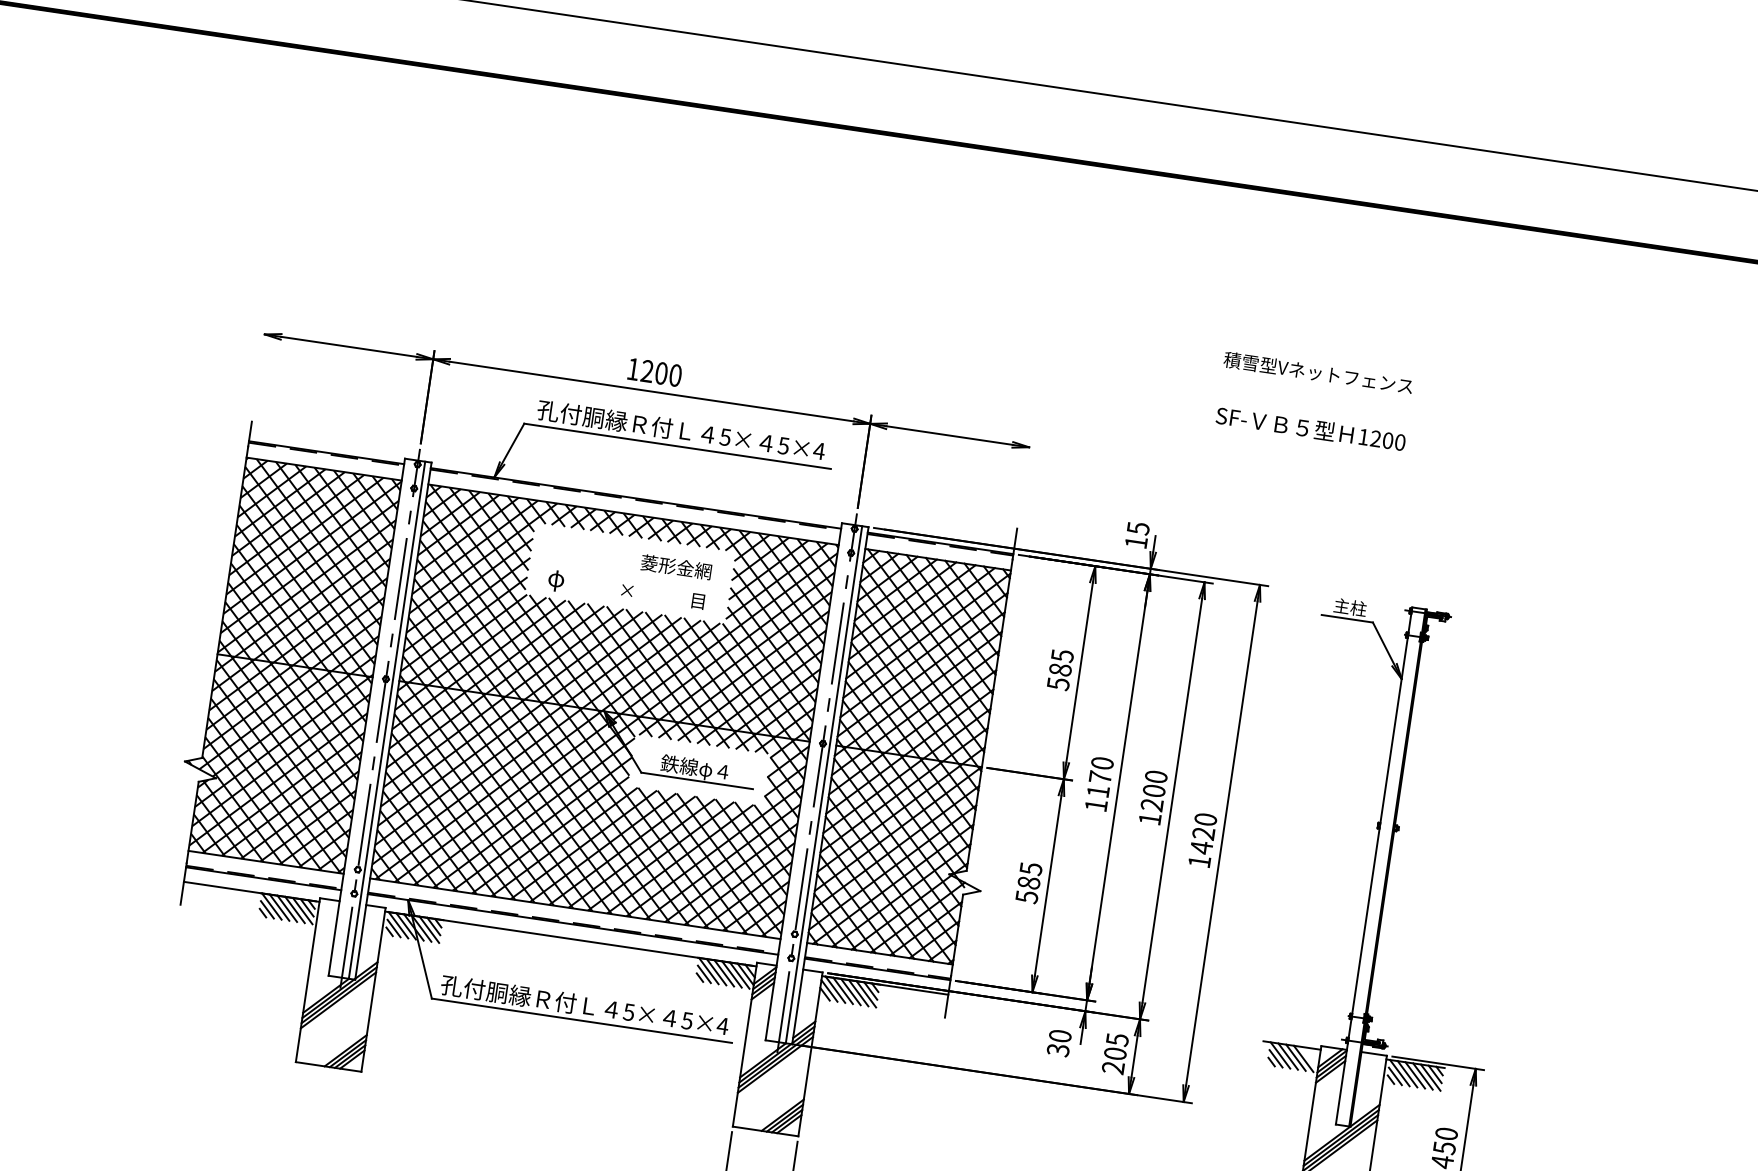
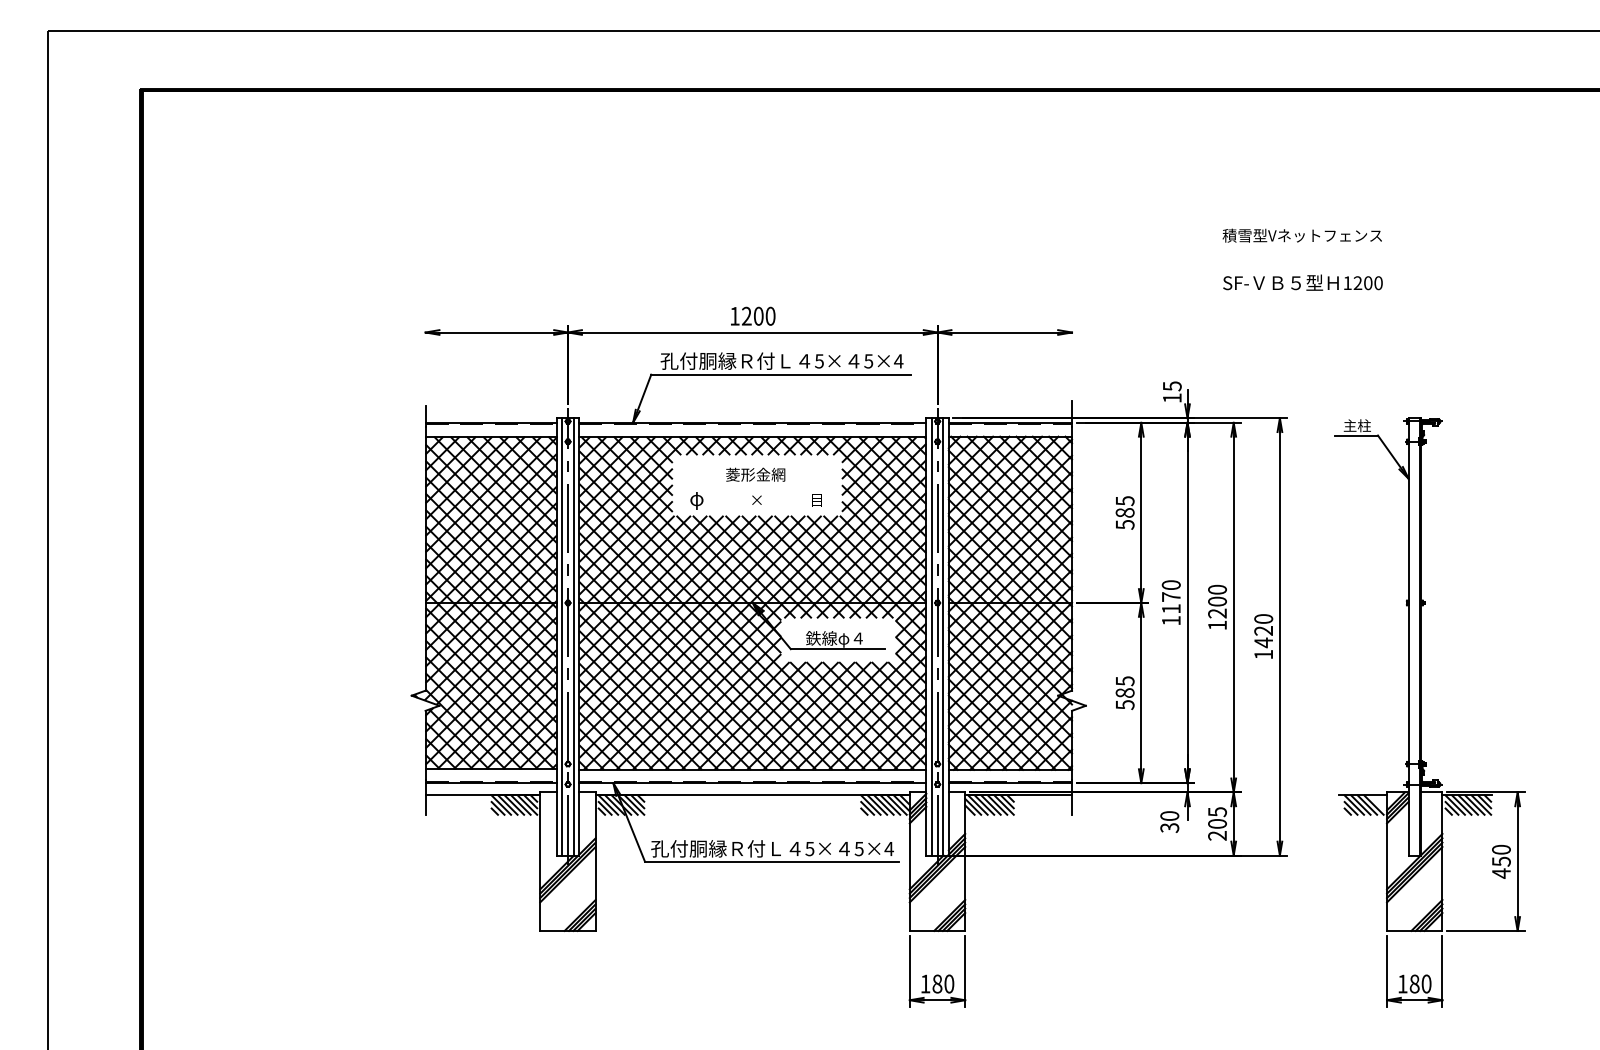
text: (676, 566) -> (755, 474), moved
line: (373, 717) -> (562, 636), added
line: (809, 782) -> (931, 636), added

